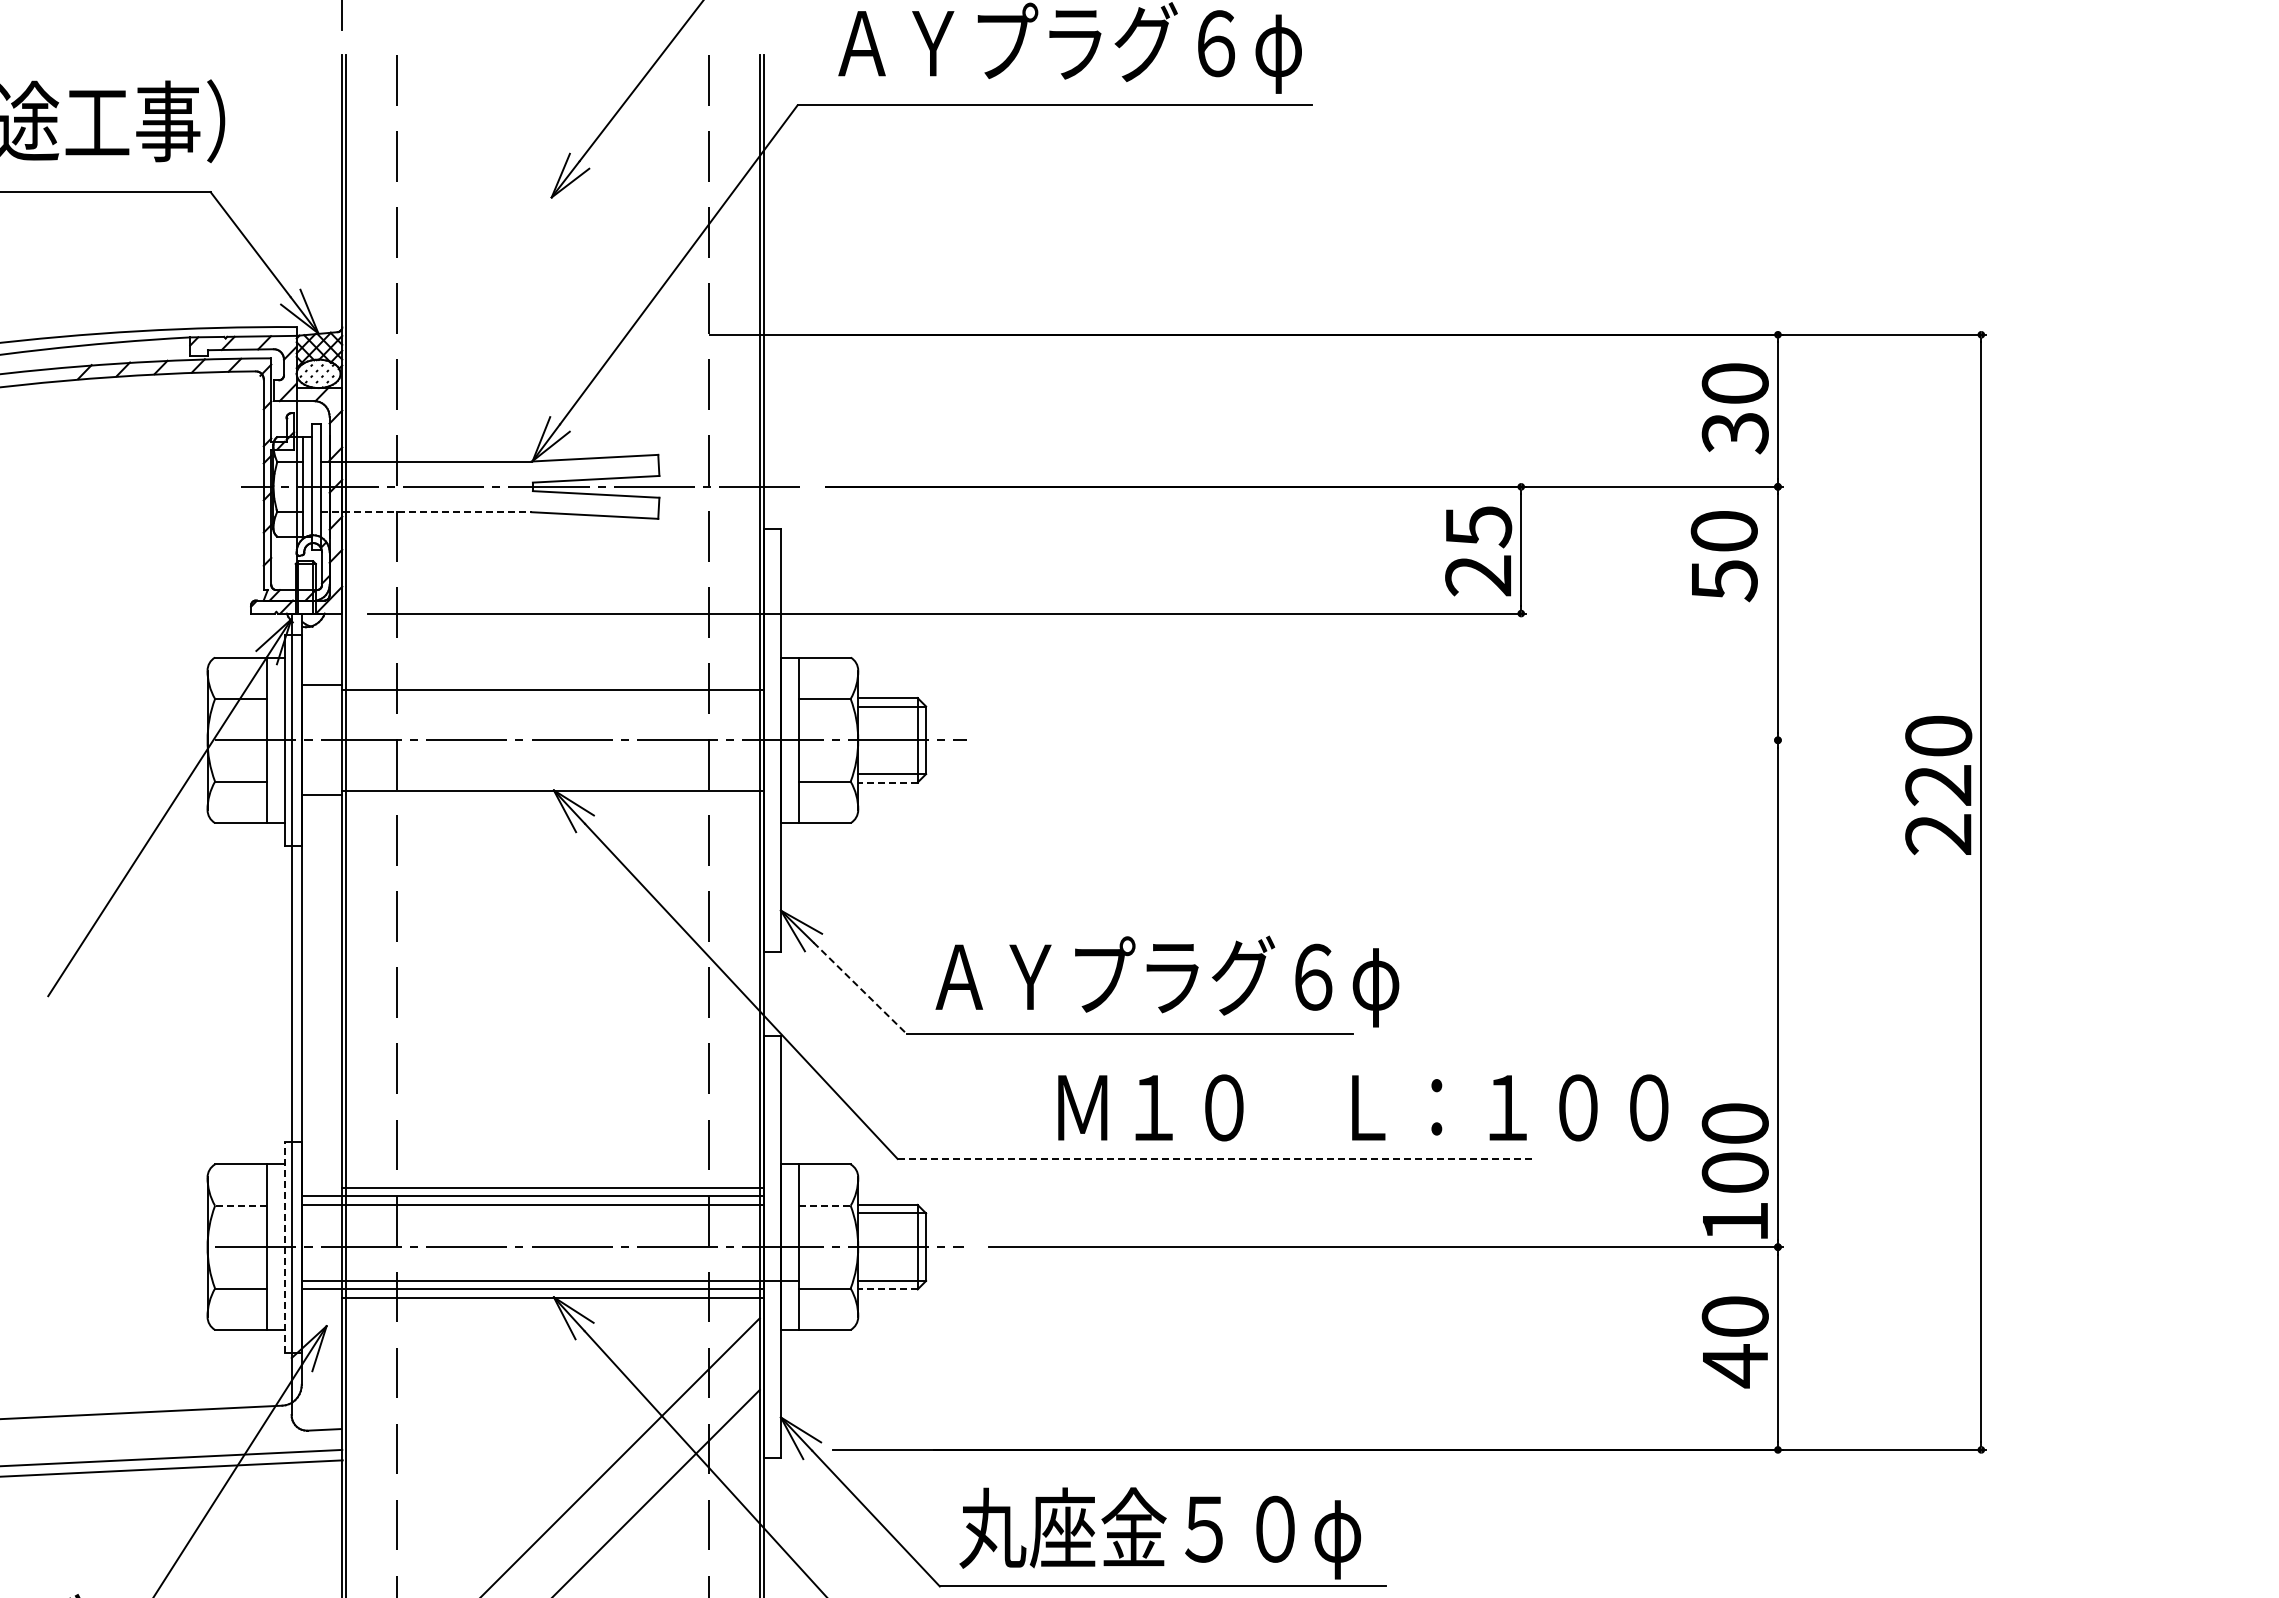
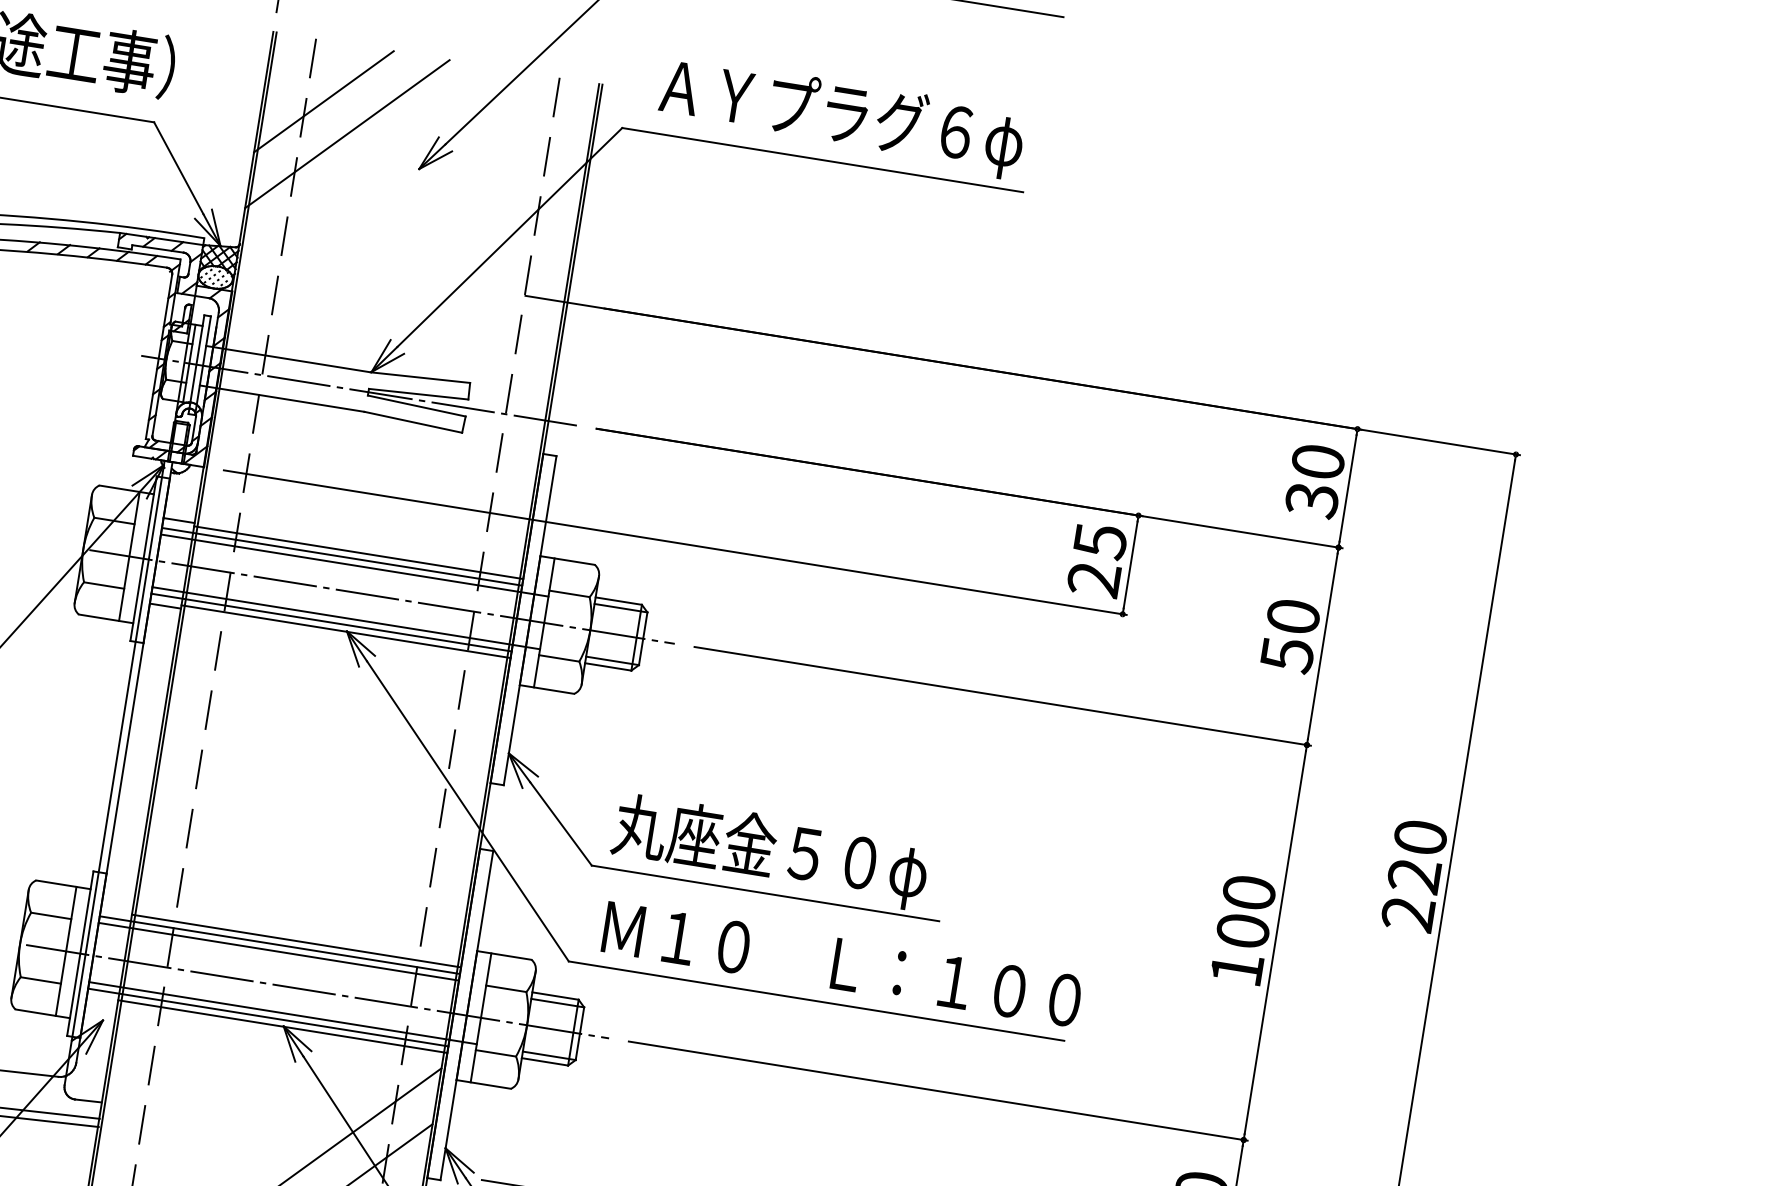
line: (418, 132) -> (323, 101), added
line: (454, 168) -> (347, 134), added
line: (426, 512) -> (282, 398), dashed -> solid
text: (1723, 556) -> (1289, 636), moved
line: (532, 698) -> (341, 557), added
line: (550, 706) -> (354, 565), added
line: (1387, 740) -> (1002, 696), added
line: (550, 774) -> (346, 618), added
line: (532, 782) -> (331, 622), added
line: (887, 782) -> (607, 666), dashed -> solid
text: (1938, 785) -> (1414, 875), moved
text: (1162, 981) -> (797, 856), ＡＹプラグ６φ -> 丸座金５０φ
line: (860, 988) -> (561, 823), dashed -> solid
text: (1363, 1107) -> (842, 964), moved
line: (1215, 1158) -> (816, 1000), dashed -> solid
text: (1734, 1170) -> (1242, 929), moved
line: (240, 1205) -> (50, 915), dashed -> solid
line: (824, 1205) -> (505, 988), dashed -> solid
line: (284, 1247) -> (79, 953), dashed -> solid
line: (887, 1289) -> (544, 1061), dashed -> solid

